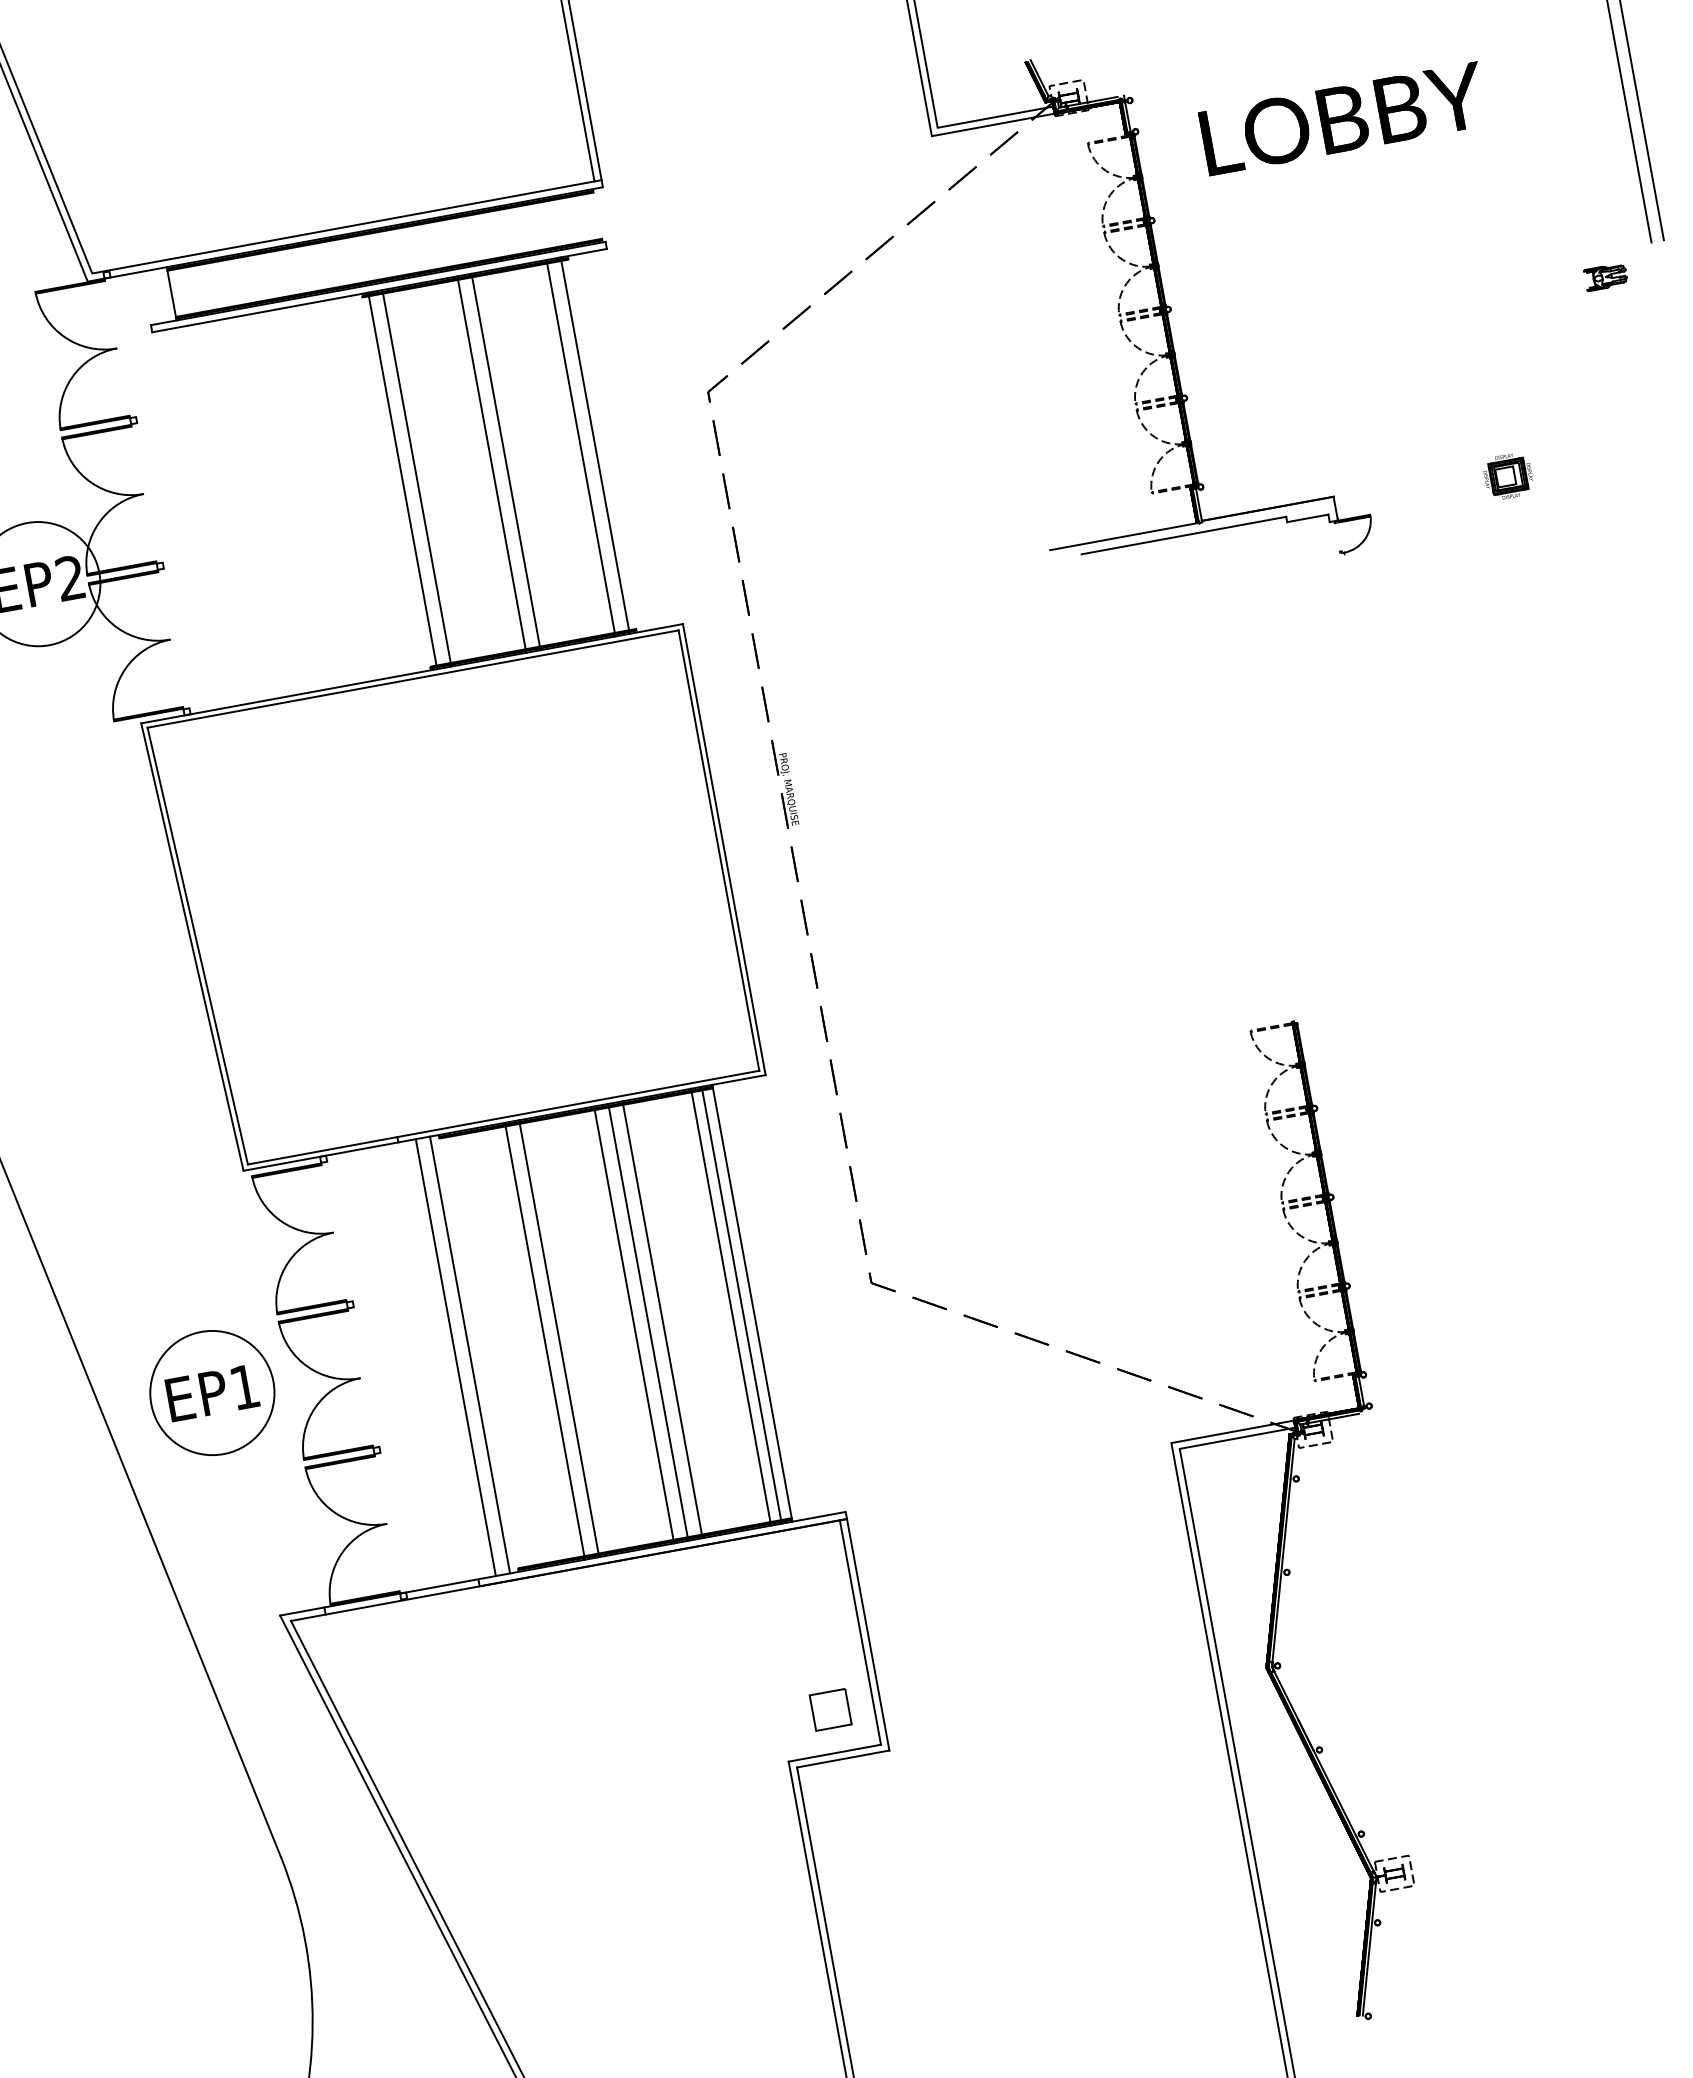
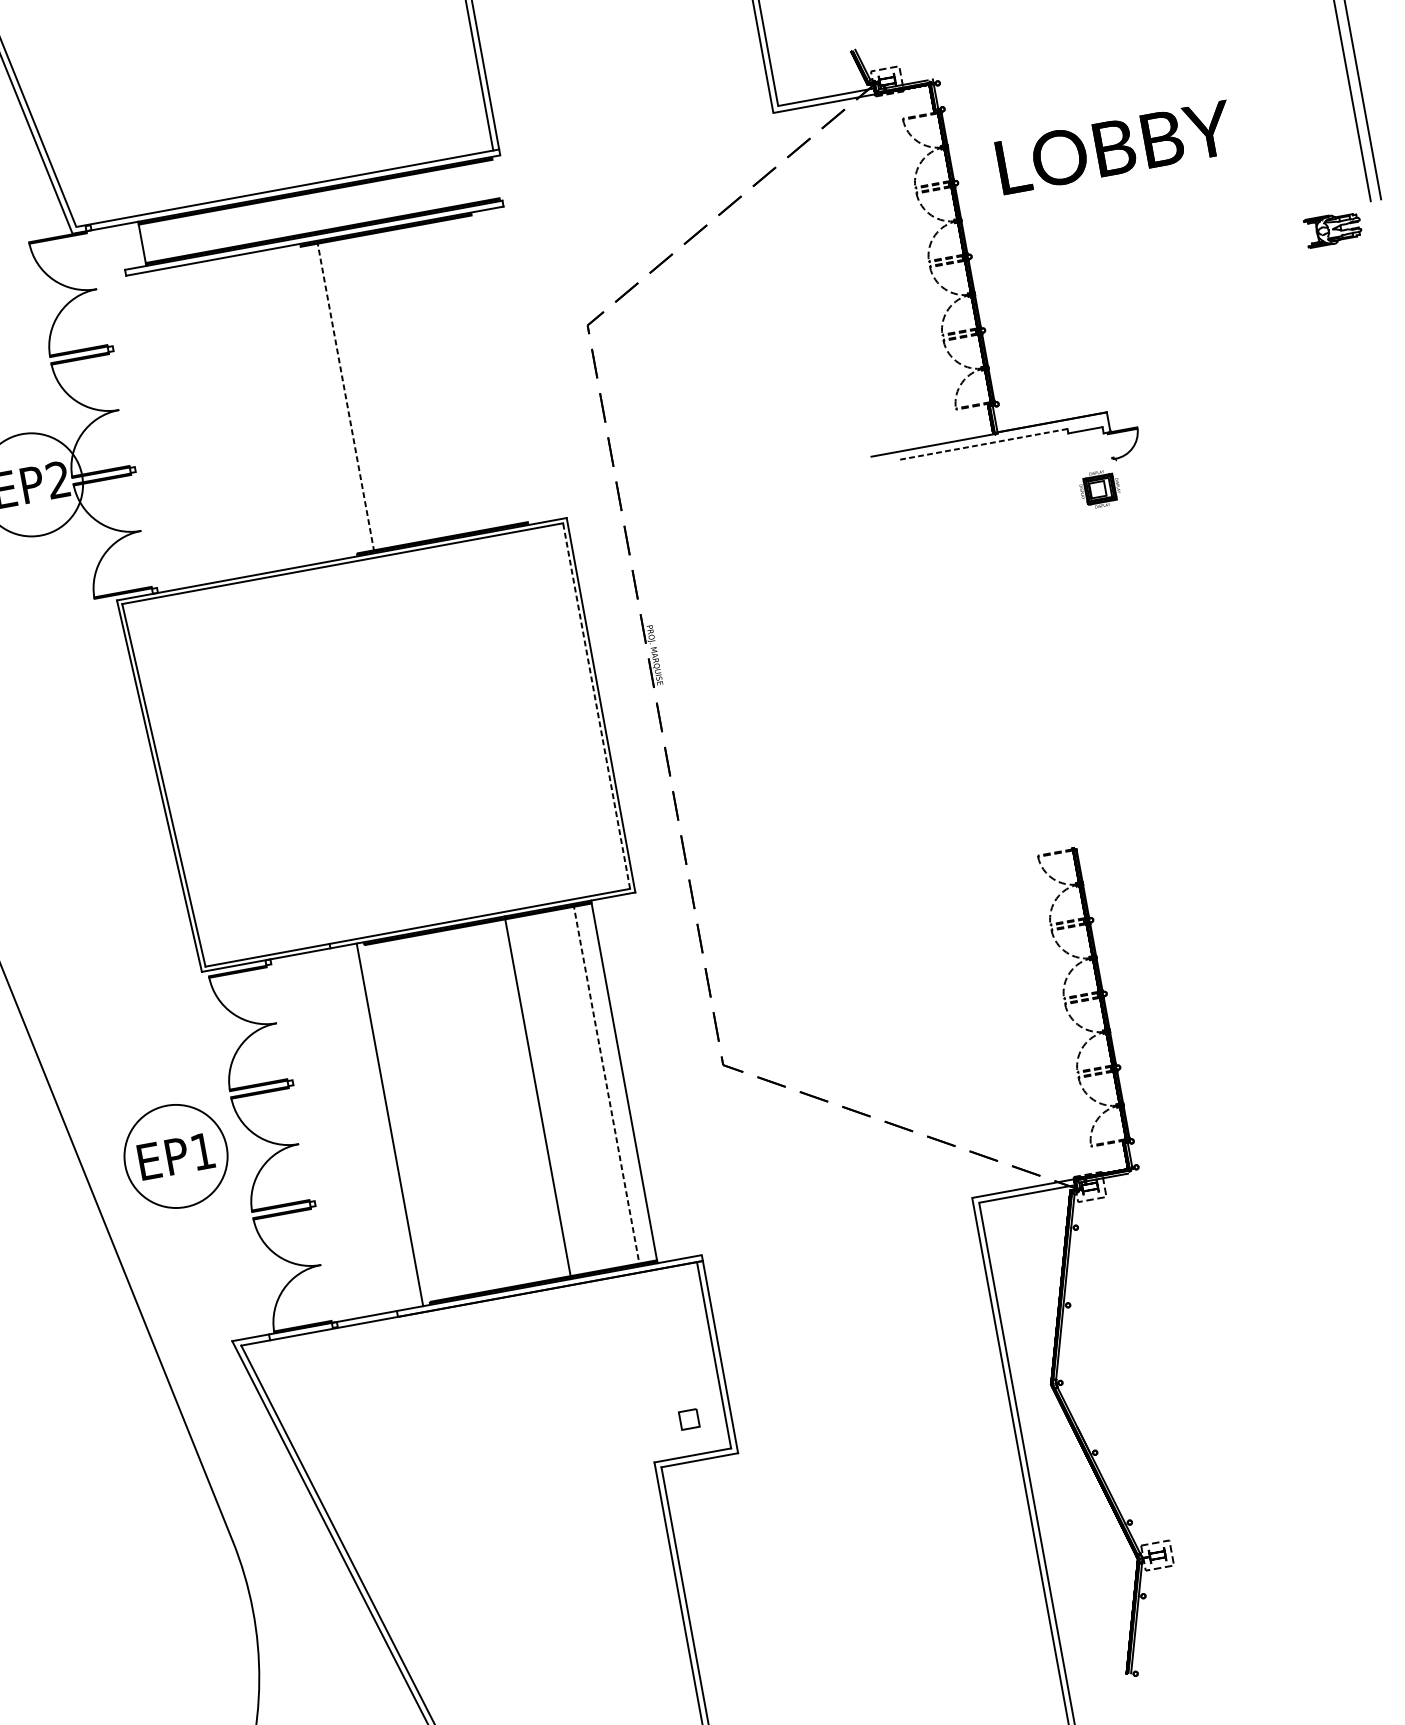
text: (1337, 118) -> (1110, 147), moved
part: (1605, 278) -> (1332, 231), size x1.6
line: (594, 445) -> (493, 369), removed
line: (580, 448) -> (481, 372), removed
line: (505, 461) -> (419, 383), removed
line: (491, 464) -> (407, 385), removed
part: (1508, 476) -> (1100, 489), moved
line: (417, 478) -> (346, 397), solid -> dashed
line: (402, 480) -> (333, 398), removed
line: (1183, 535) -> (982, 444), solid -> dashed
line: (718, 850) -> (596, 706), solid -> dashed
line: (741, 1304) -> (615, 1082), removed
line: (731, 1307) -> (607, 1085), solid -> dashed
line: (662, 1319) -> (549, 1095), removed
line: (634, 1324) -> (526, 1099), removed
line: (559, 1338) -> (464, 1111), removed
line: (544, 1340) -> (451, 1112), removed
line: (455, 1357) -> (377, 1126), removed
part: (830, 1709) -> (689, 1419), size x0.6

